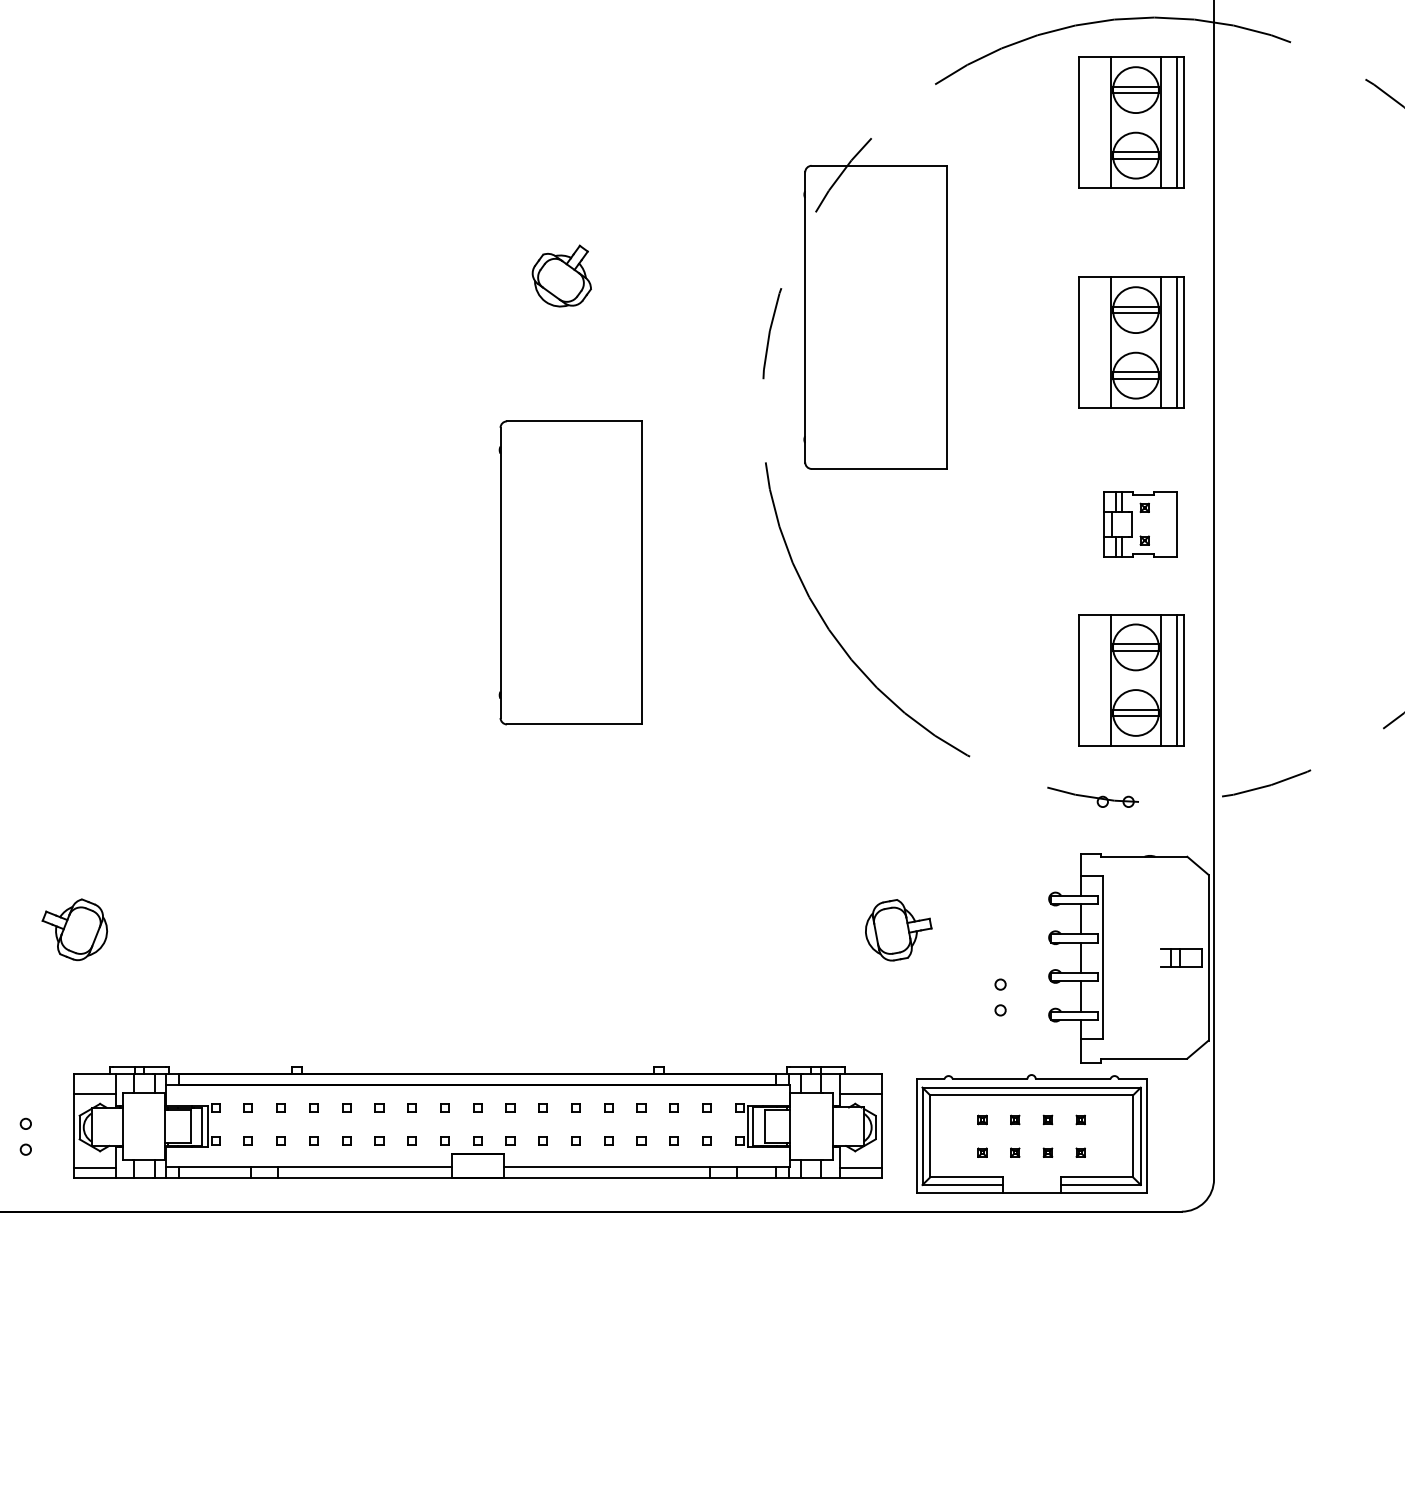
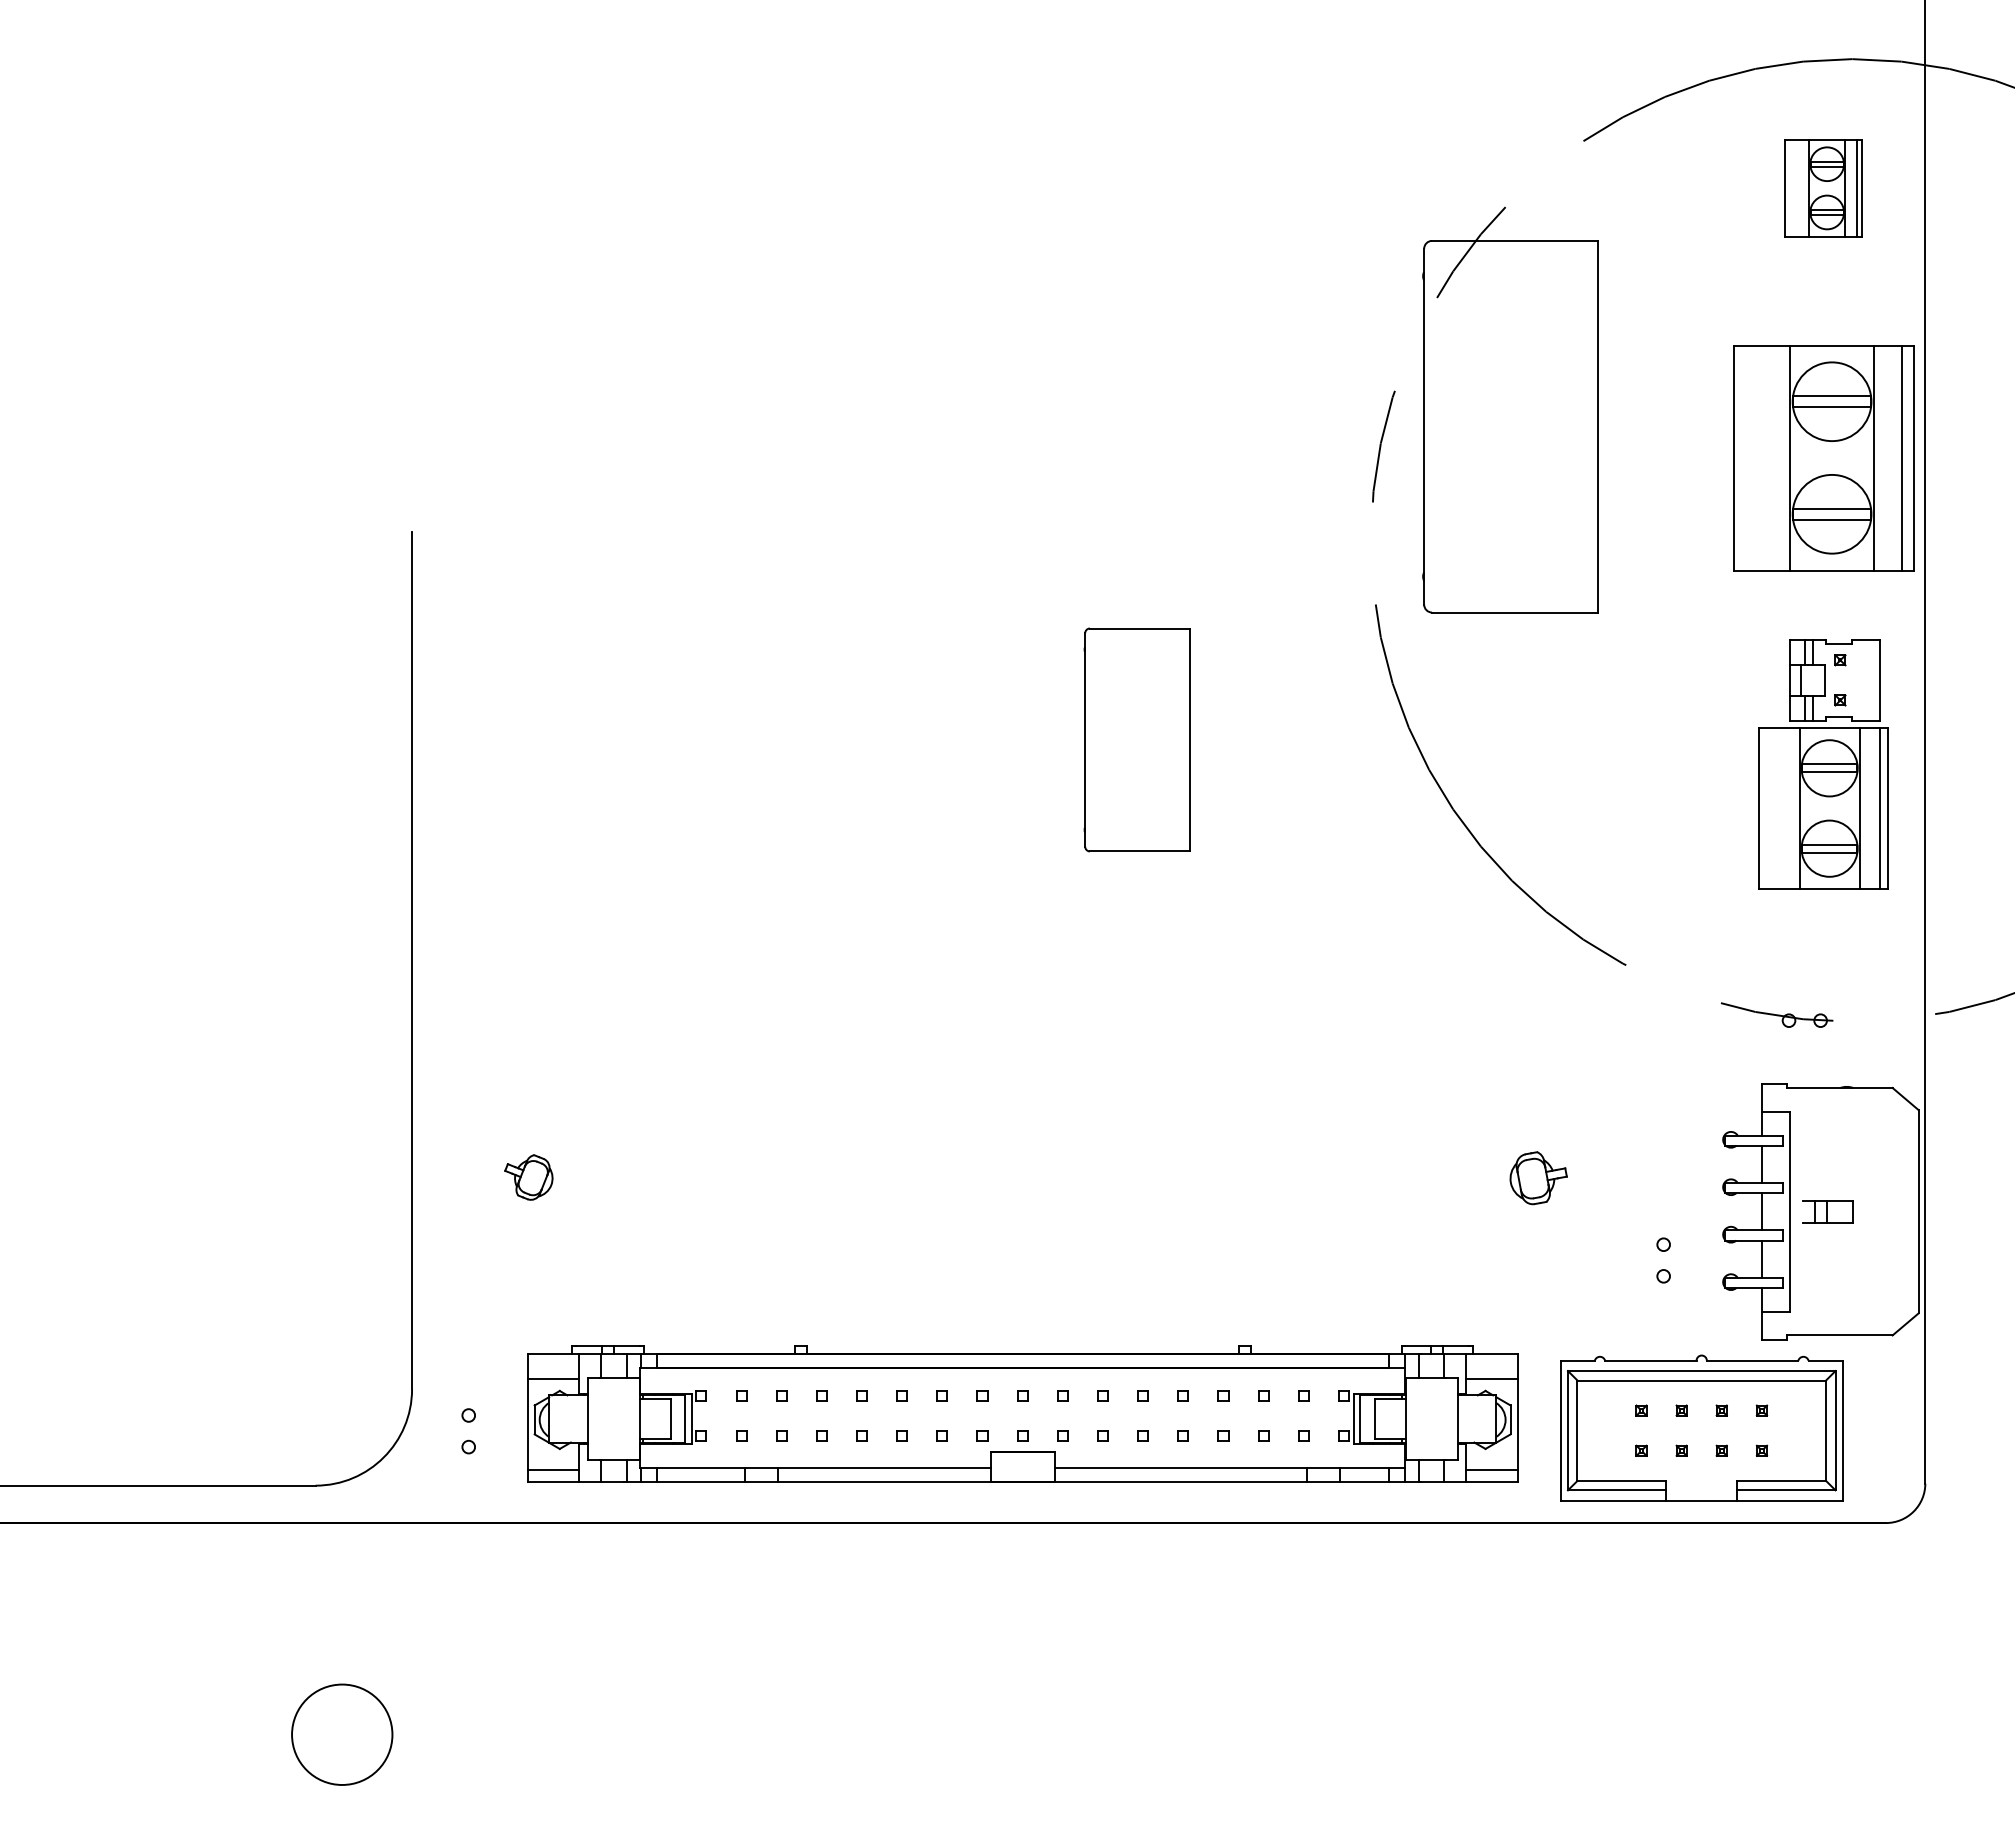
part: (1130, 123) -> (1823, 188), size x0.6
part: (561, 275) -> (1125, 375), removed
part: (1130, 342) -> (1823, 457), size x1.4
part: (570, 572) -> (1136, 739), size x0.6
part: (1130, 680) -> (1823, 808), moved
part: (74, 929) -> (528, 1177), size x0.6
part: (898, 930) -> (1538, 1178), size x0.7
part: (1180, 957) -> (1827, 1211), moved

